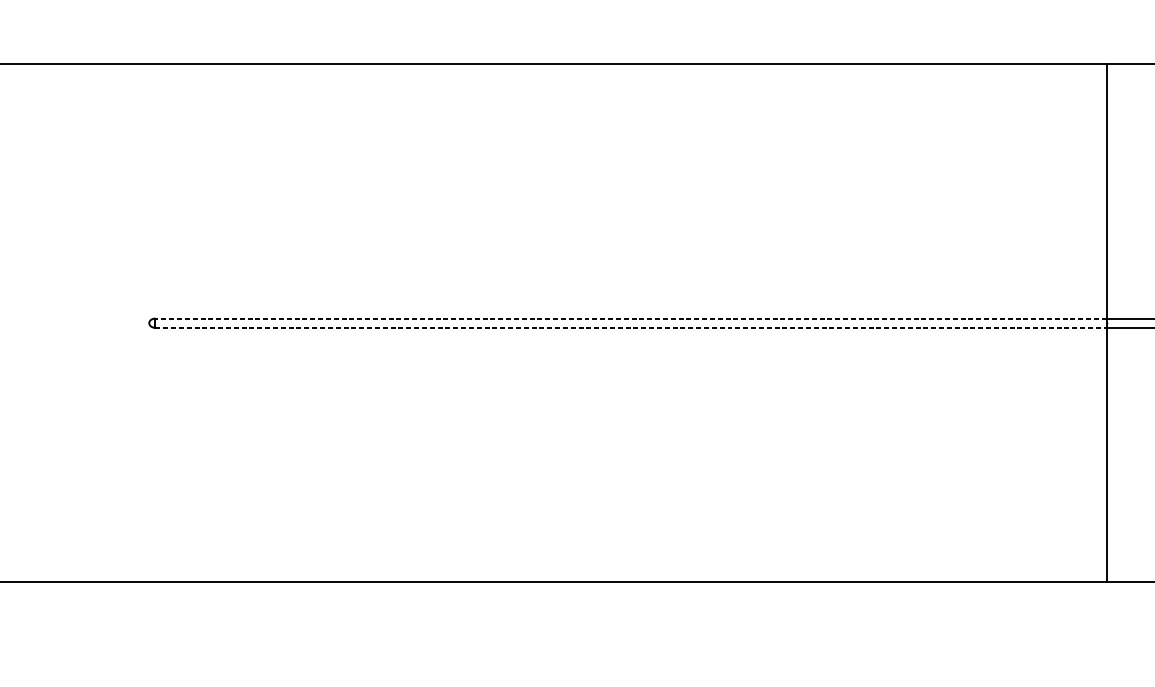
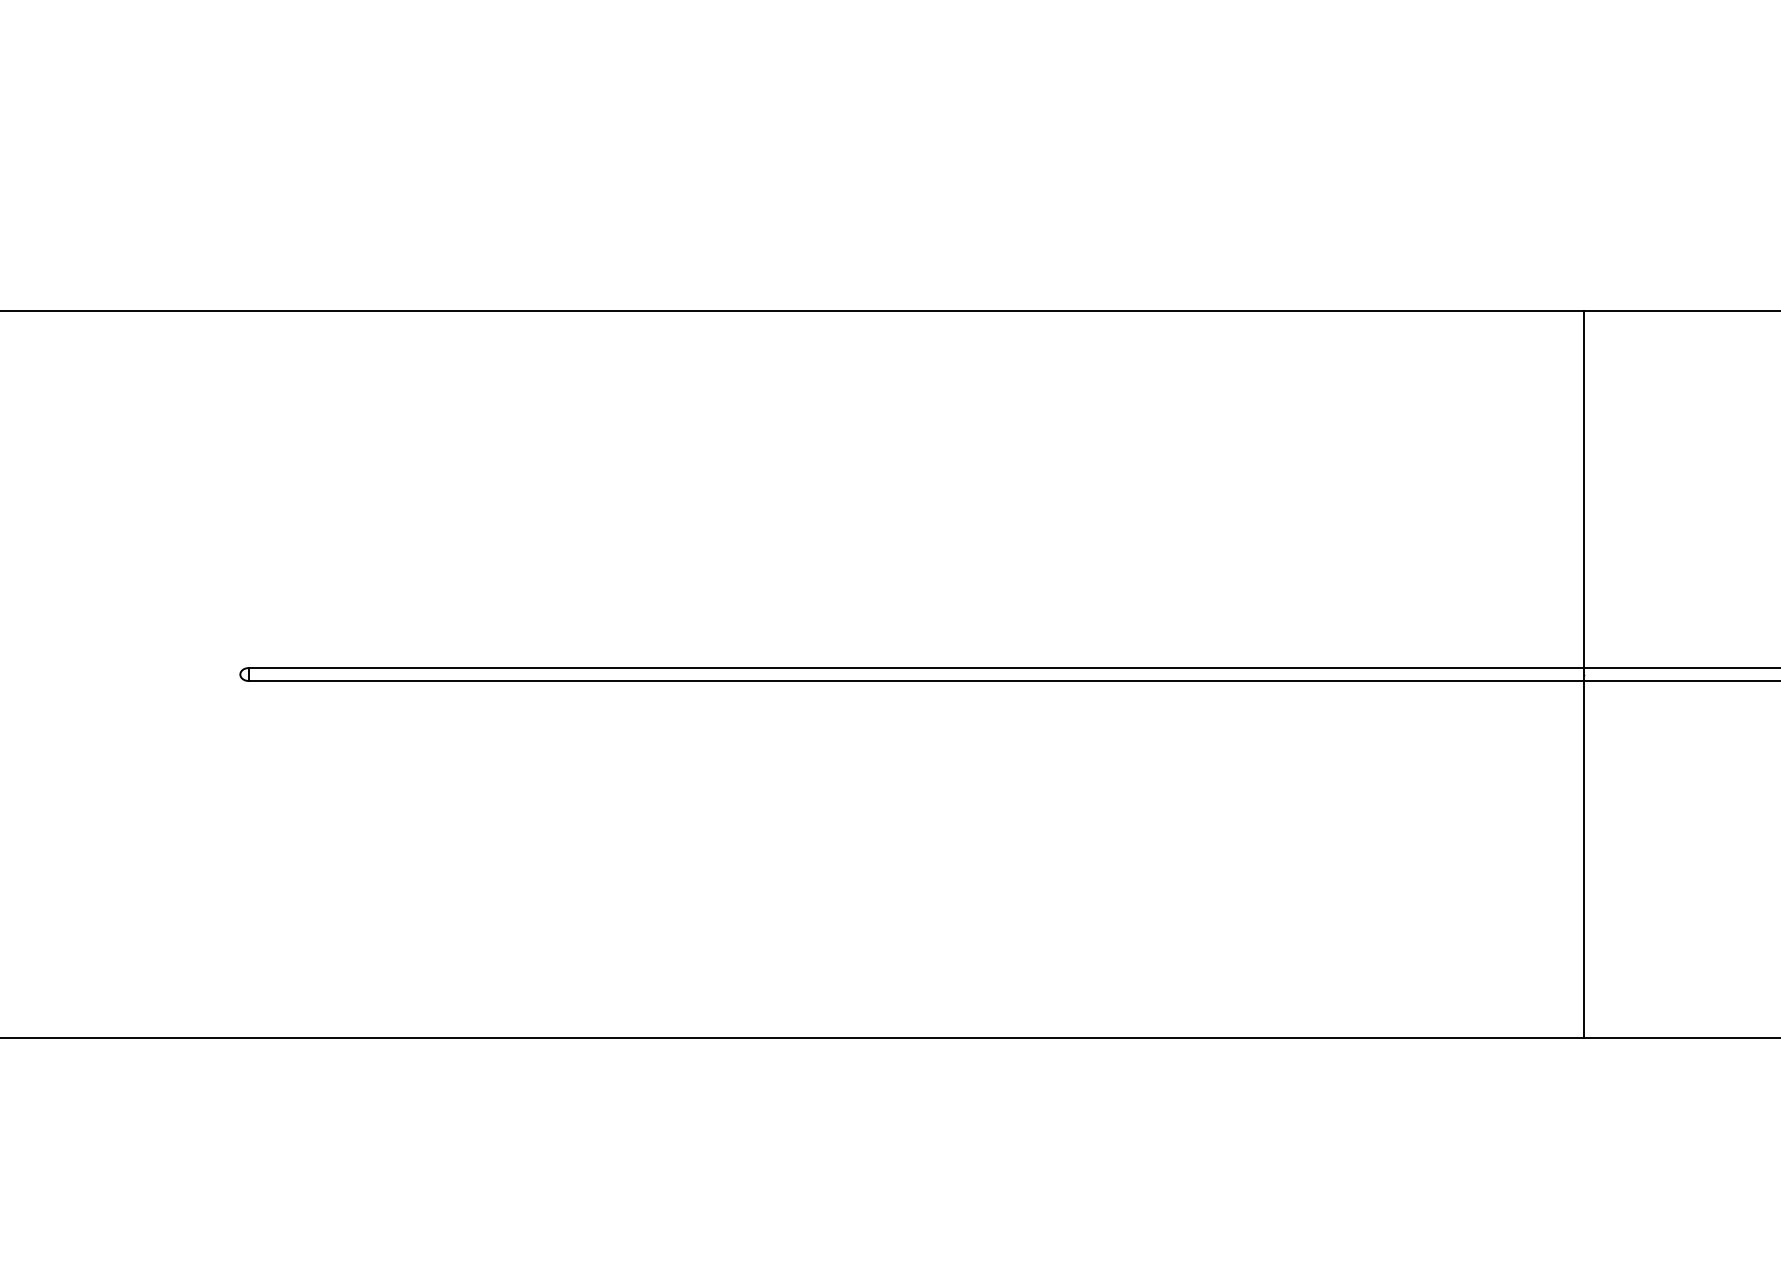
line: (630, 318) -> (916, 668), dashed -> solid
line: (630, 328) -> (916, 681), dashed -> solid

